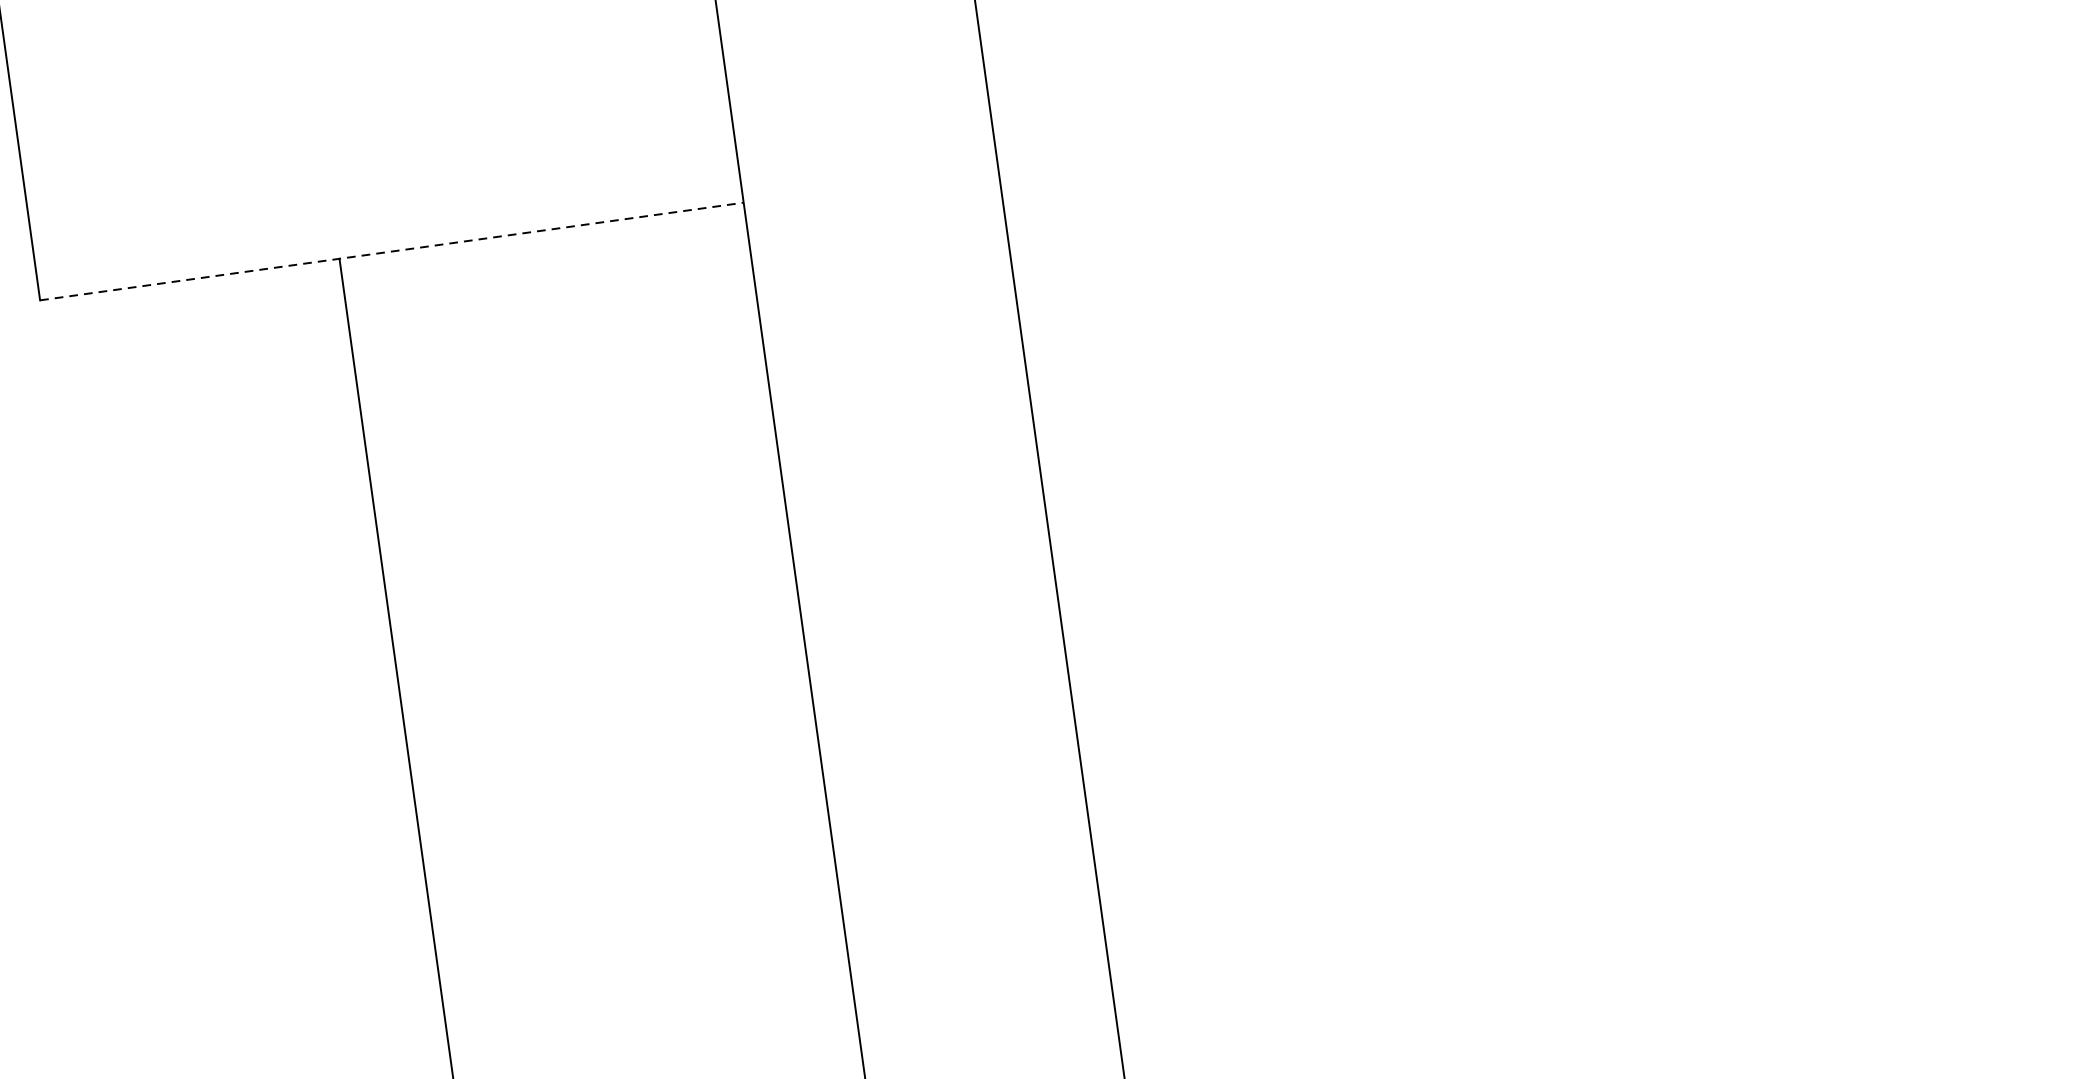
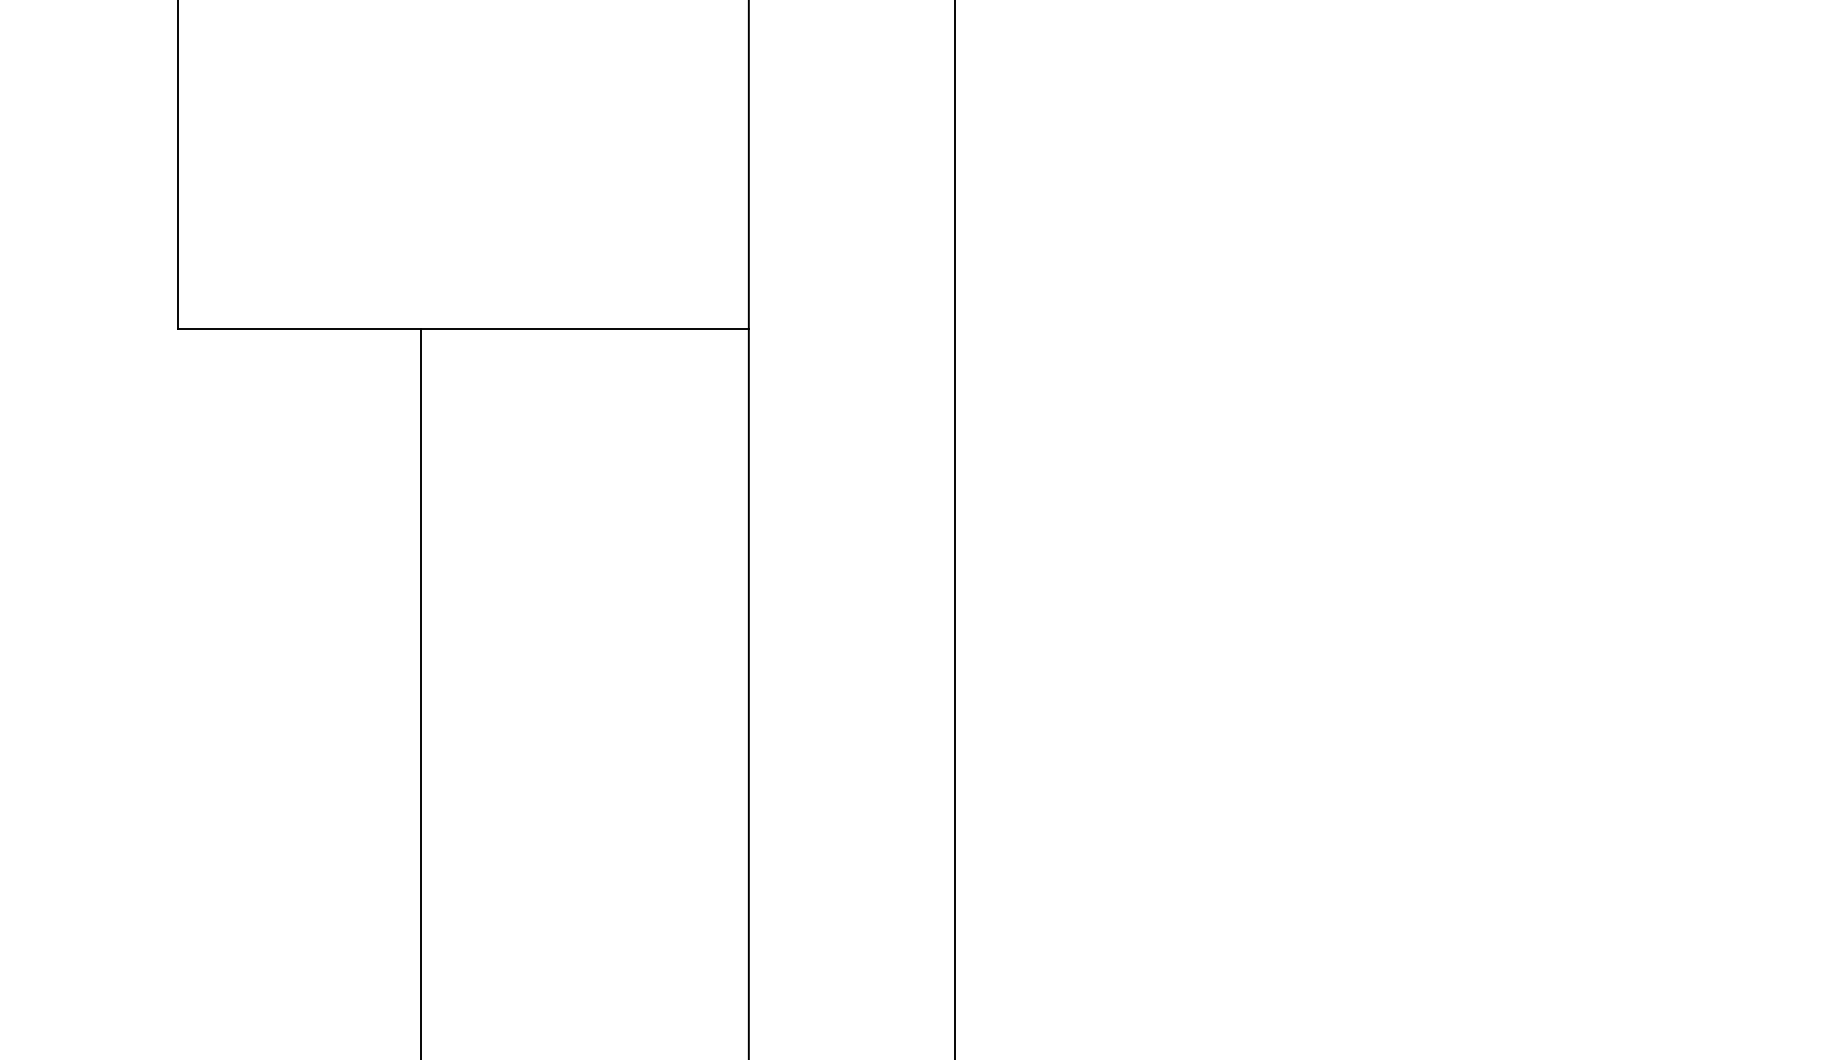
line: (392, 251) -> (463, 328), dashed -> solid

